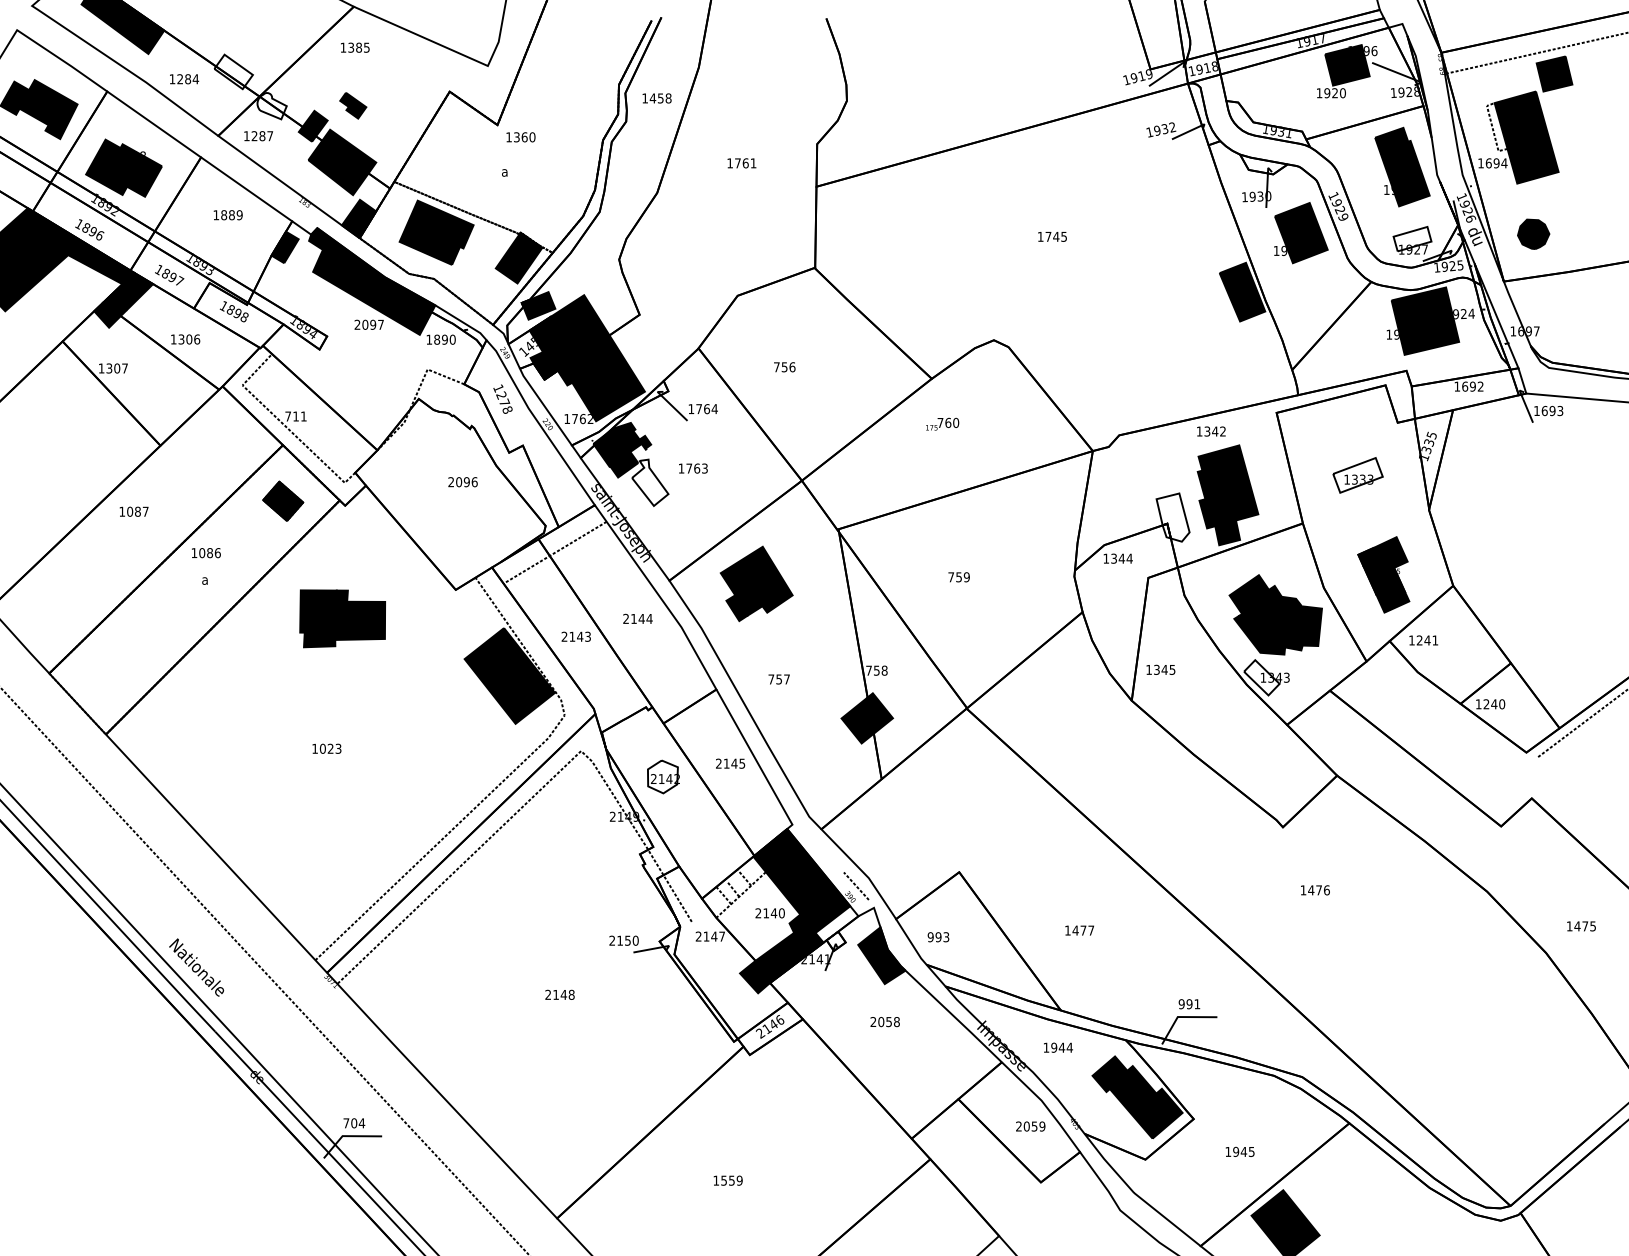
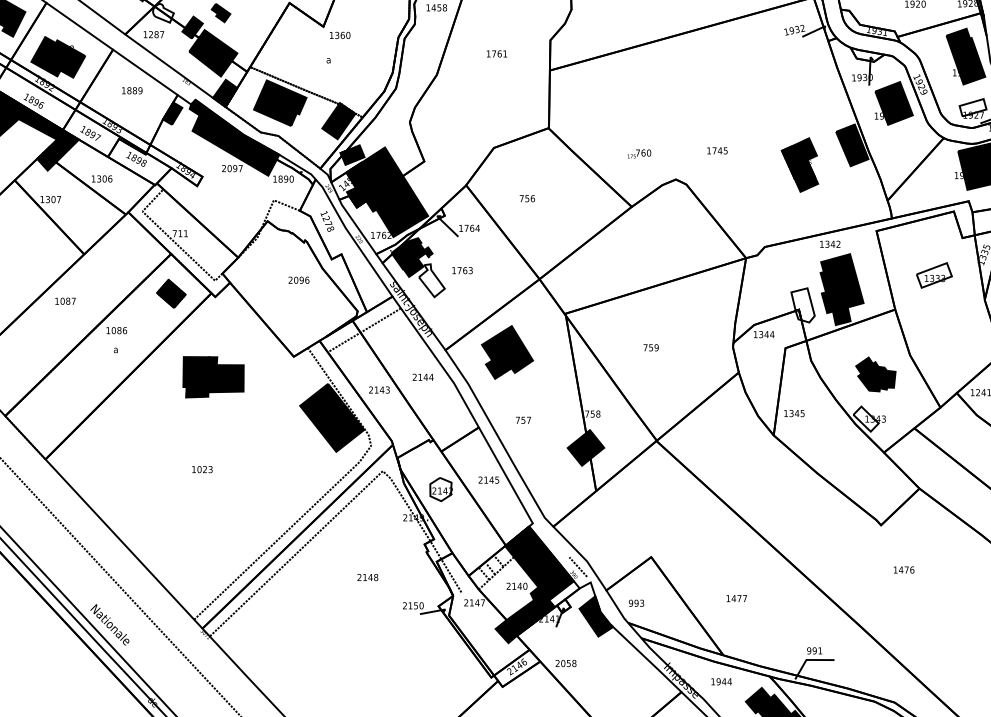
text: (1052, 236) -> (717, 150), moved
text: (942, 423) -> (639, 153), moved
part: (1383, 574) -> (799, 164), moved
part: (1275, 614) -> (875, 374), size x0.6
text: (559, 994) -> (367, 577), moved
text: (884, 1022) -> (565, 663), moved

